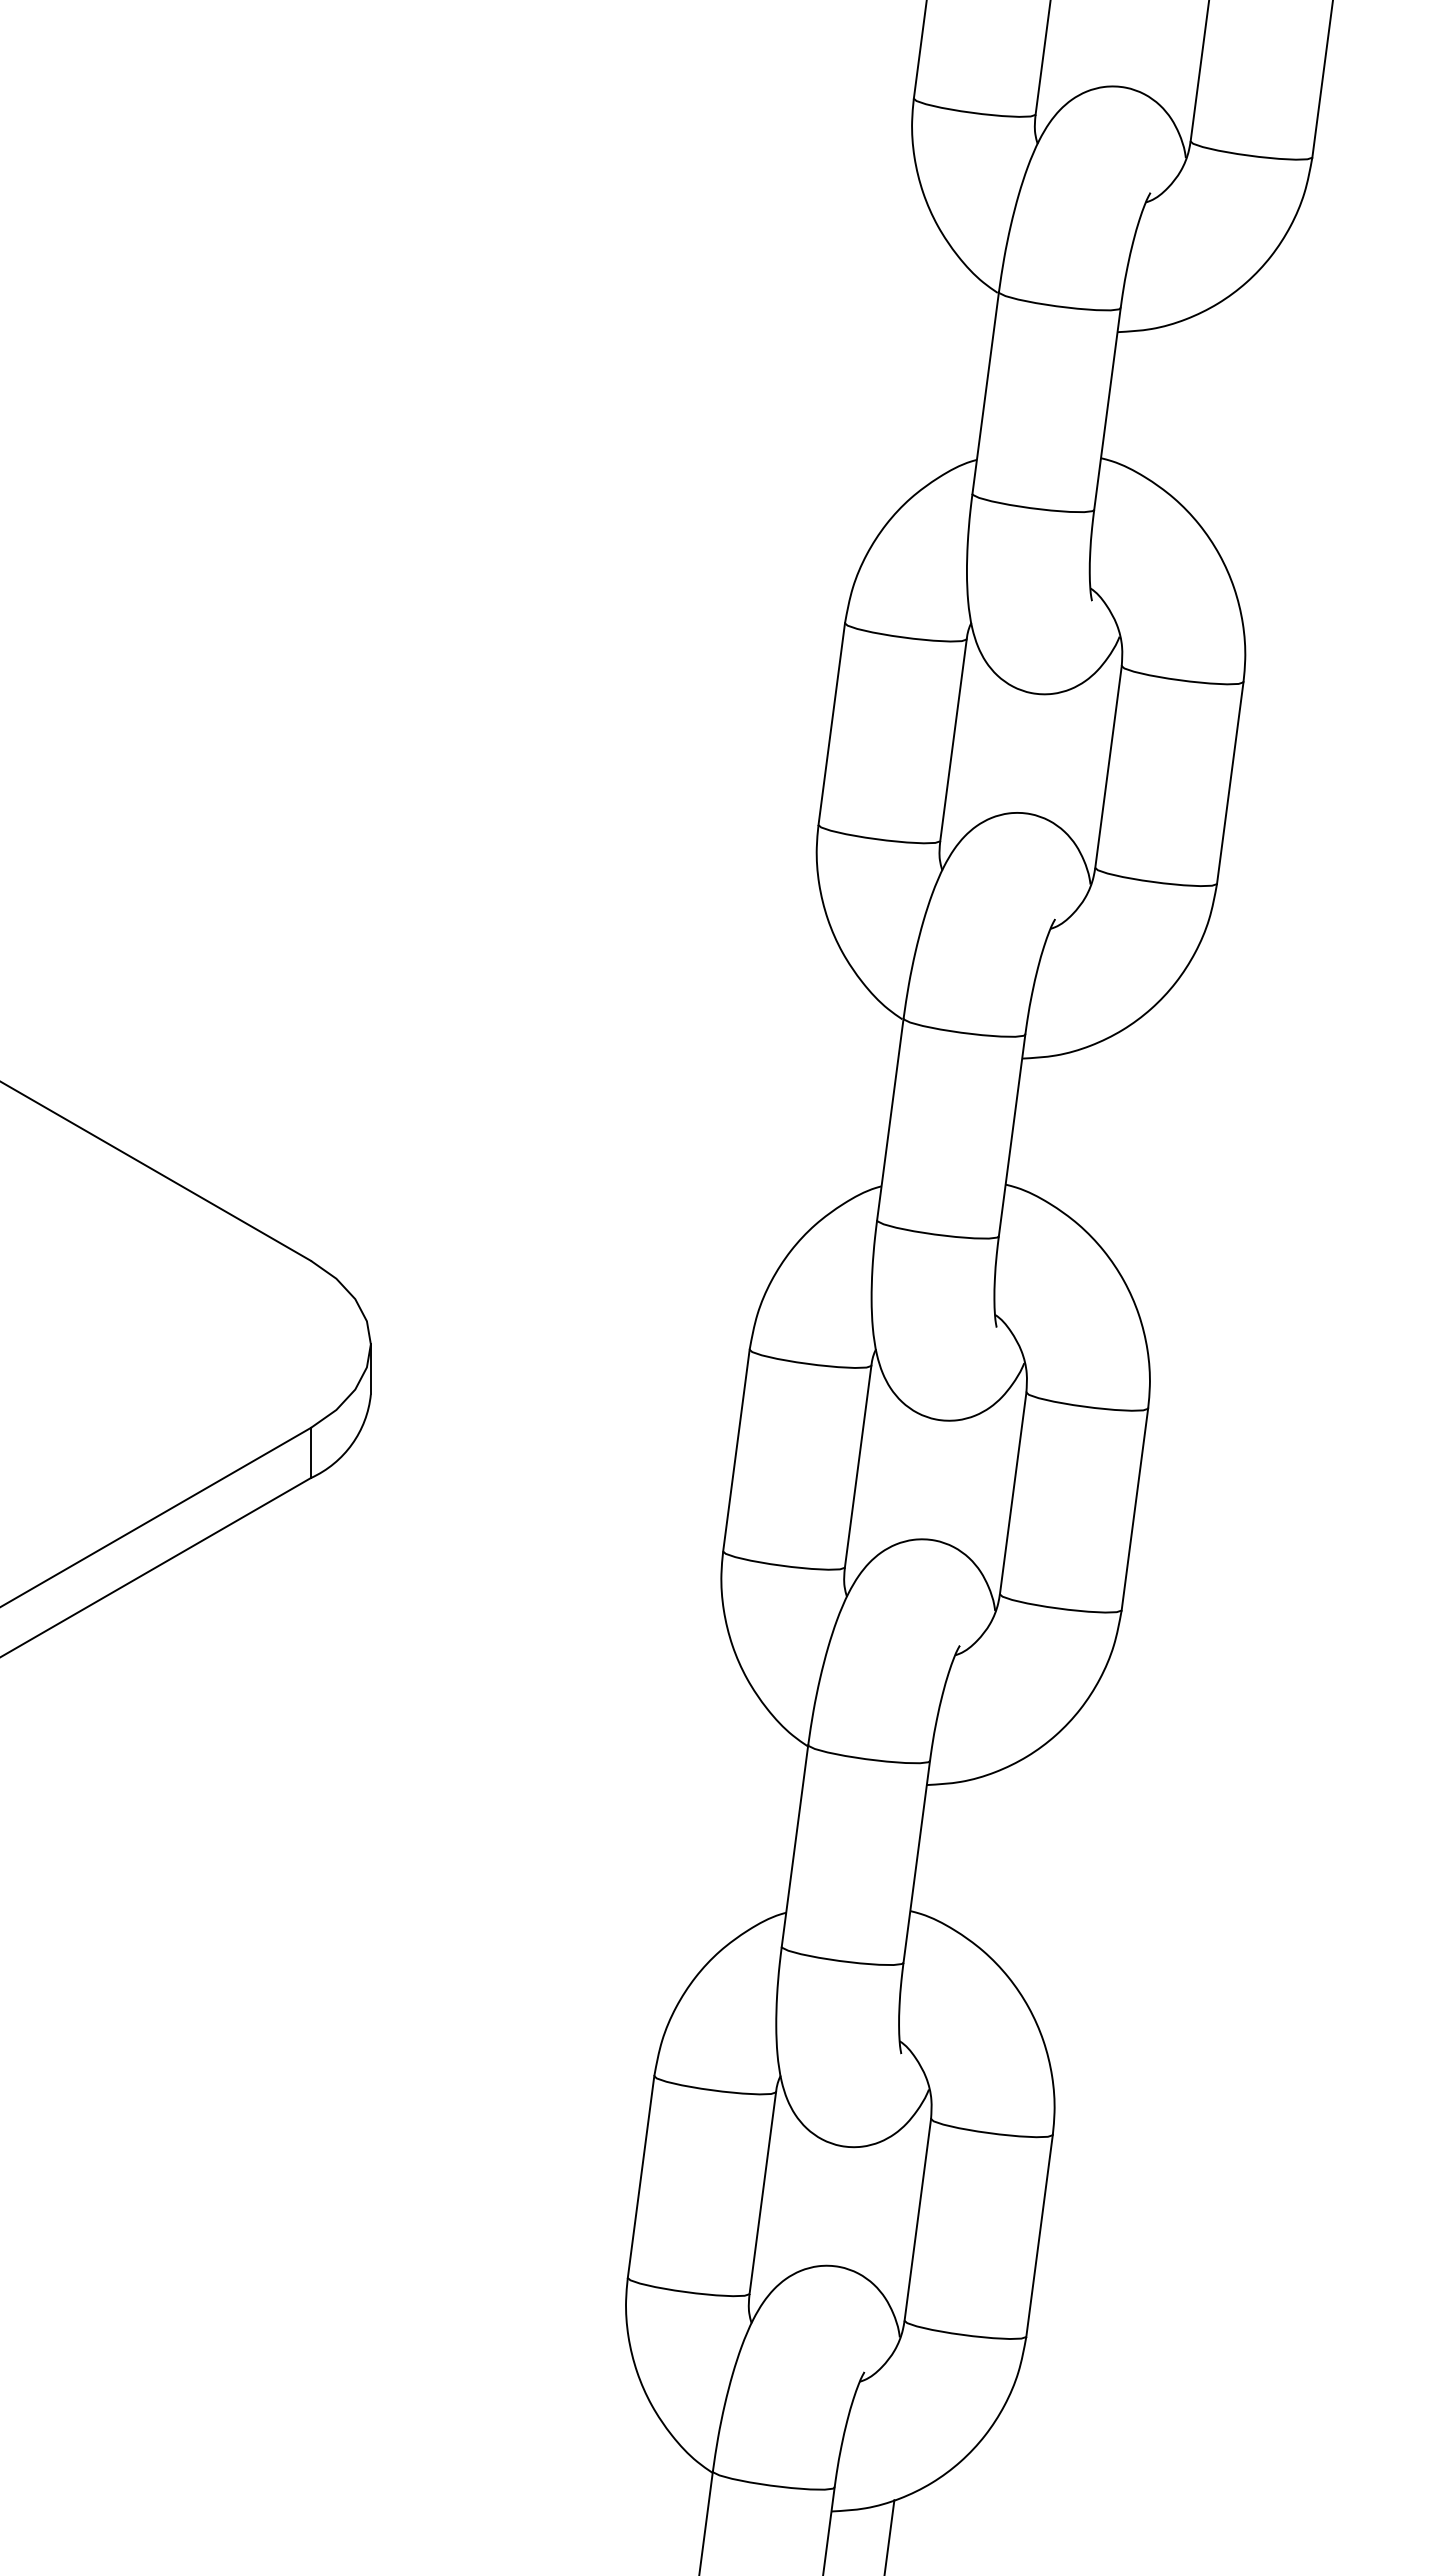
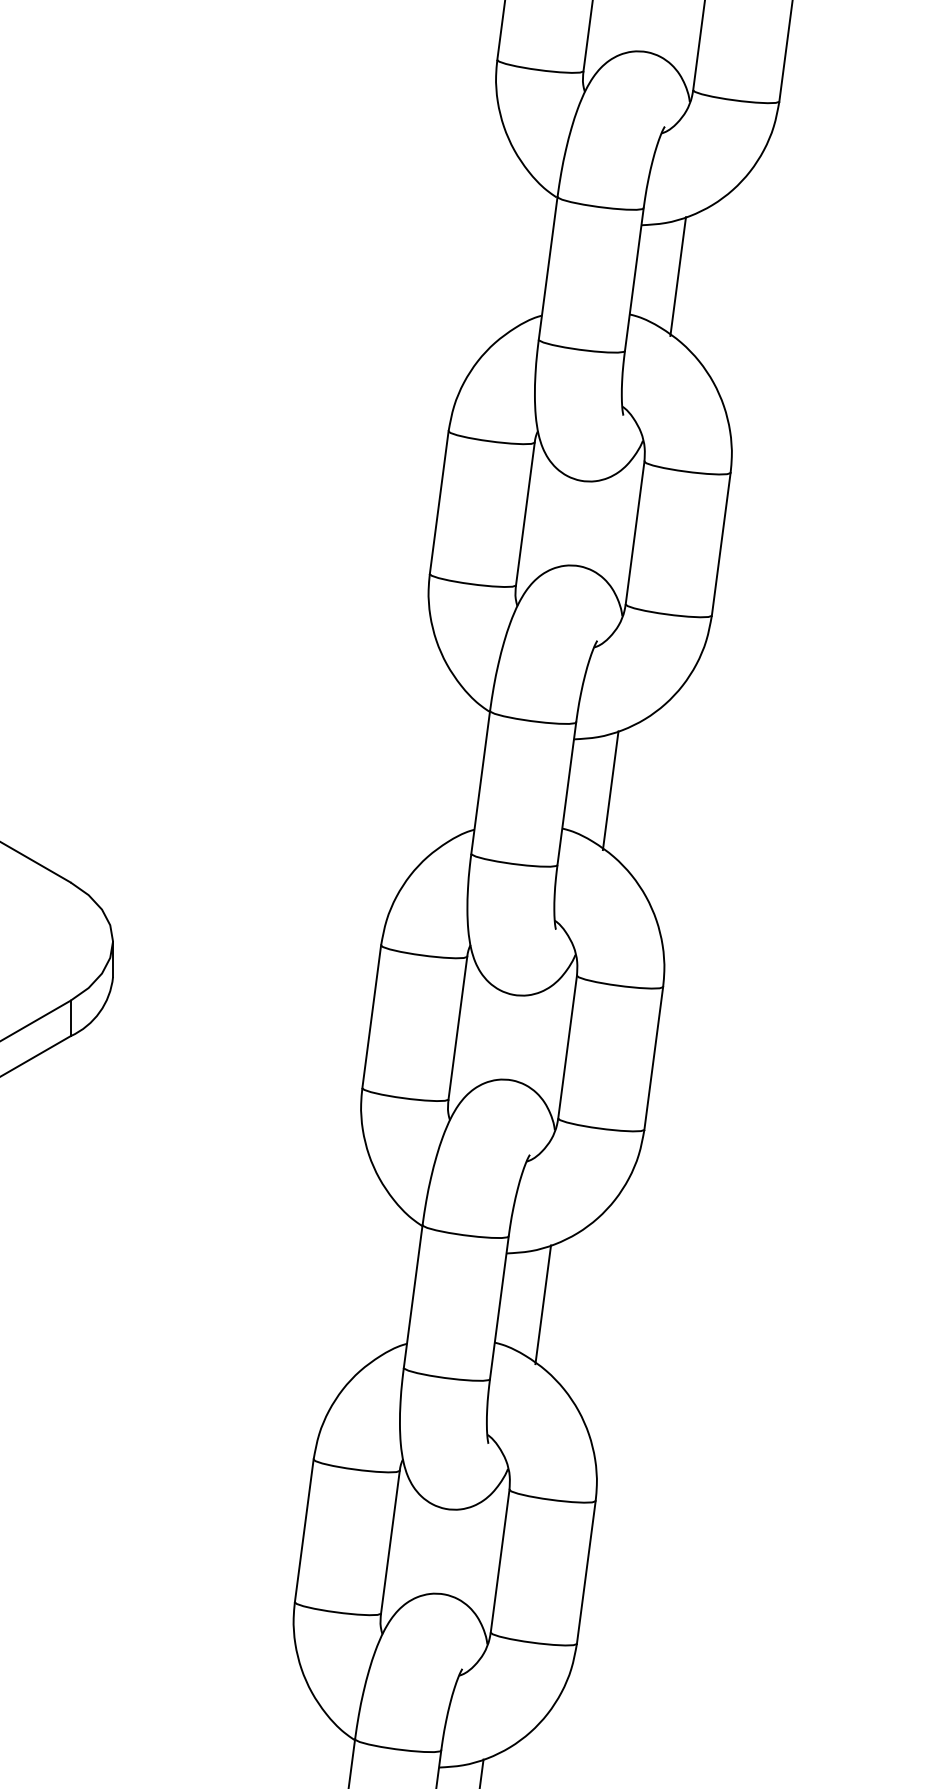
line: (1169, 404) -> (678, 276), added
line: (1074, 1131) -> (611, 790), added
line: (978, 1857) -> (543, 1304), added

